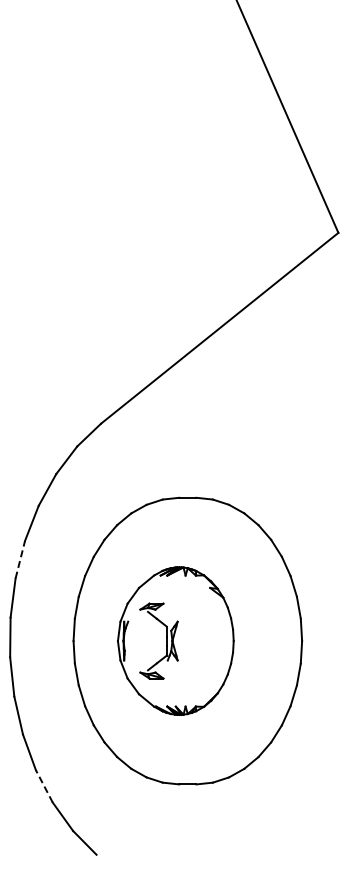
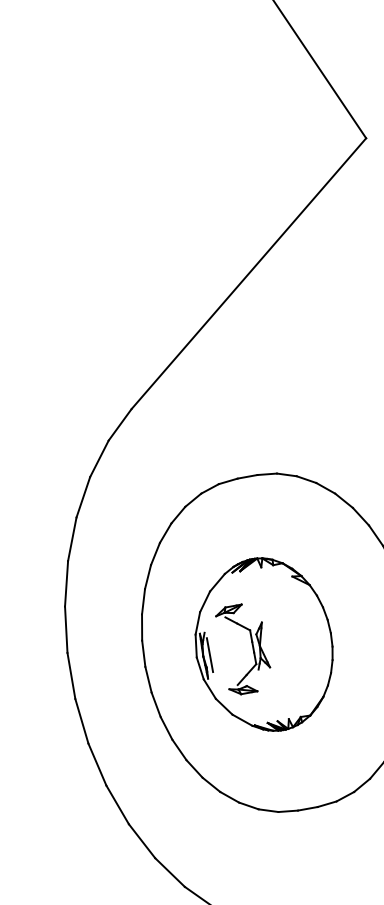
line: (20, 559) -> (66, 583), dashed -> solid
line: (129, 640) -> (210, 654), added
line: (44, 785) -> (142, 840), dashed -> solid

